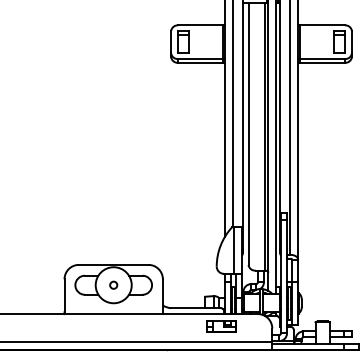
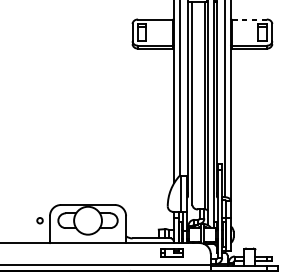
line: (322, 25) -> (249, 19), solid -> dashed
circle: (113, 284) -> (39, 220), moved

